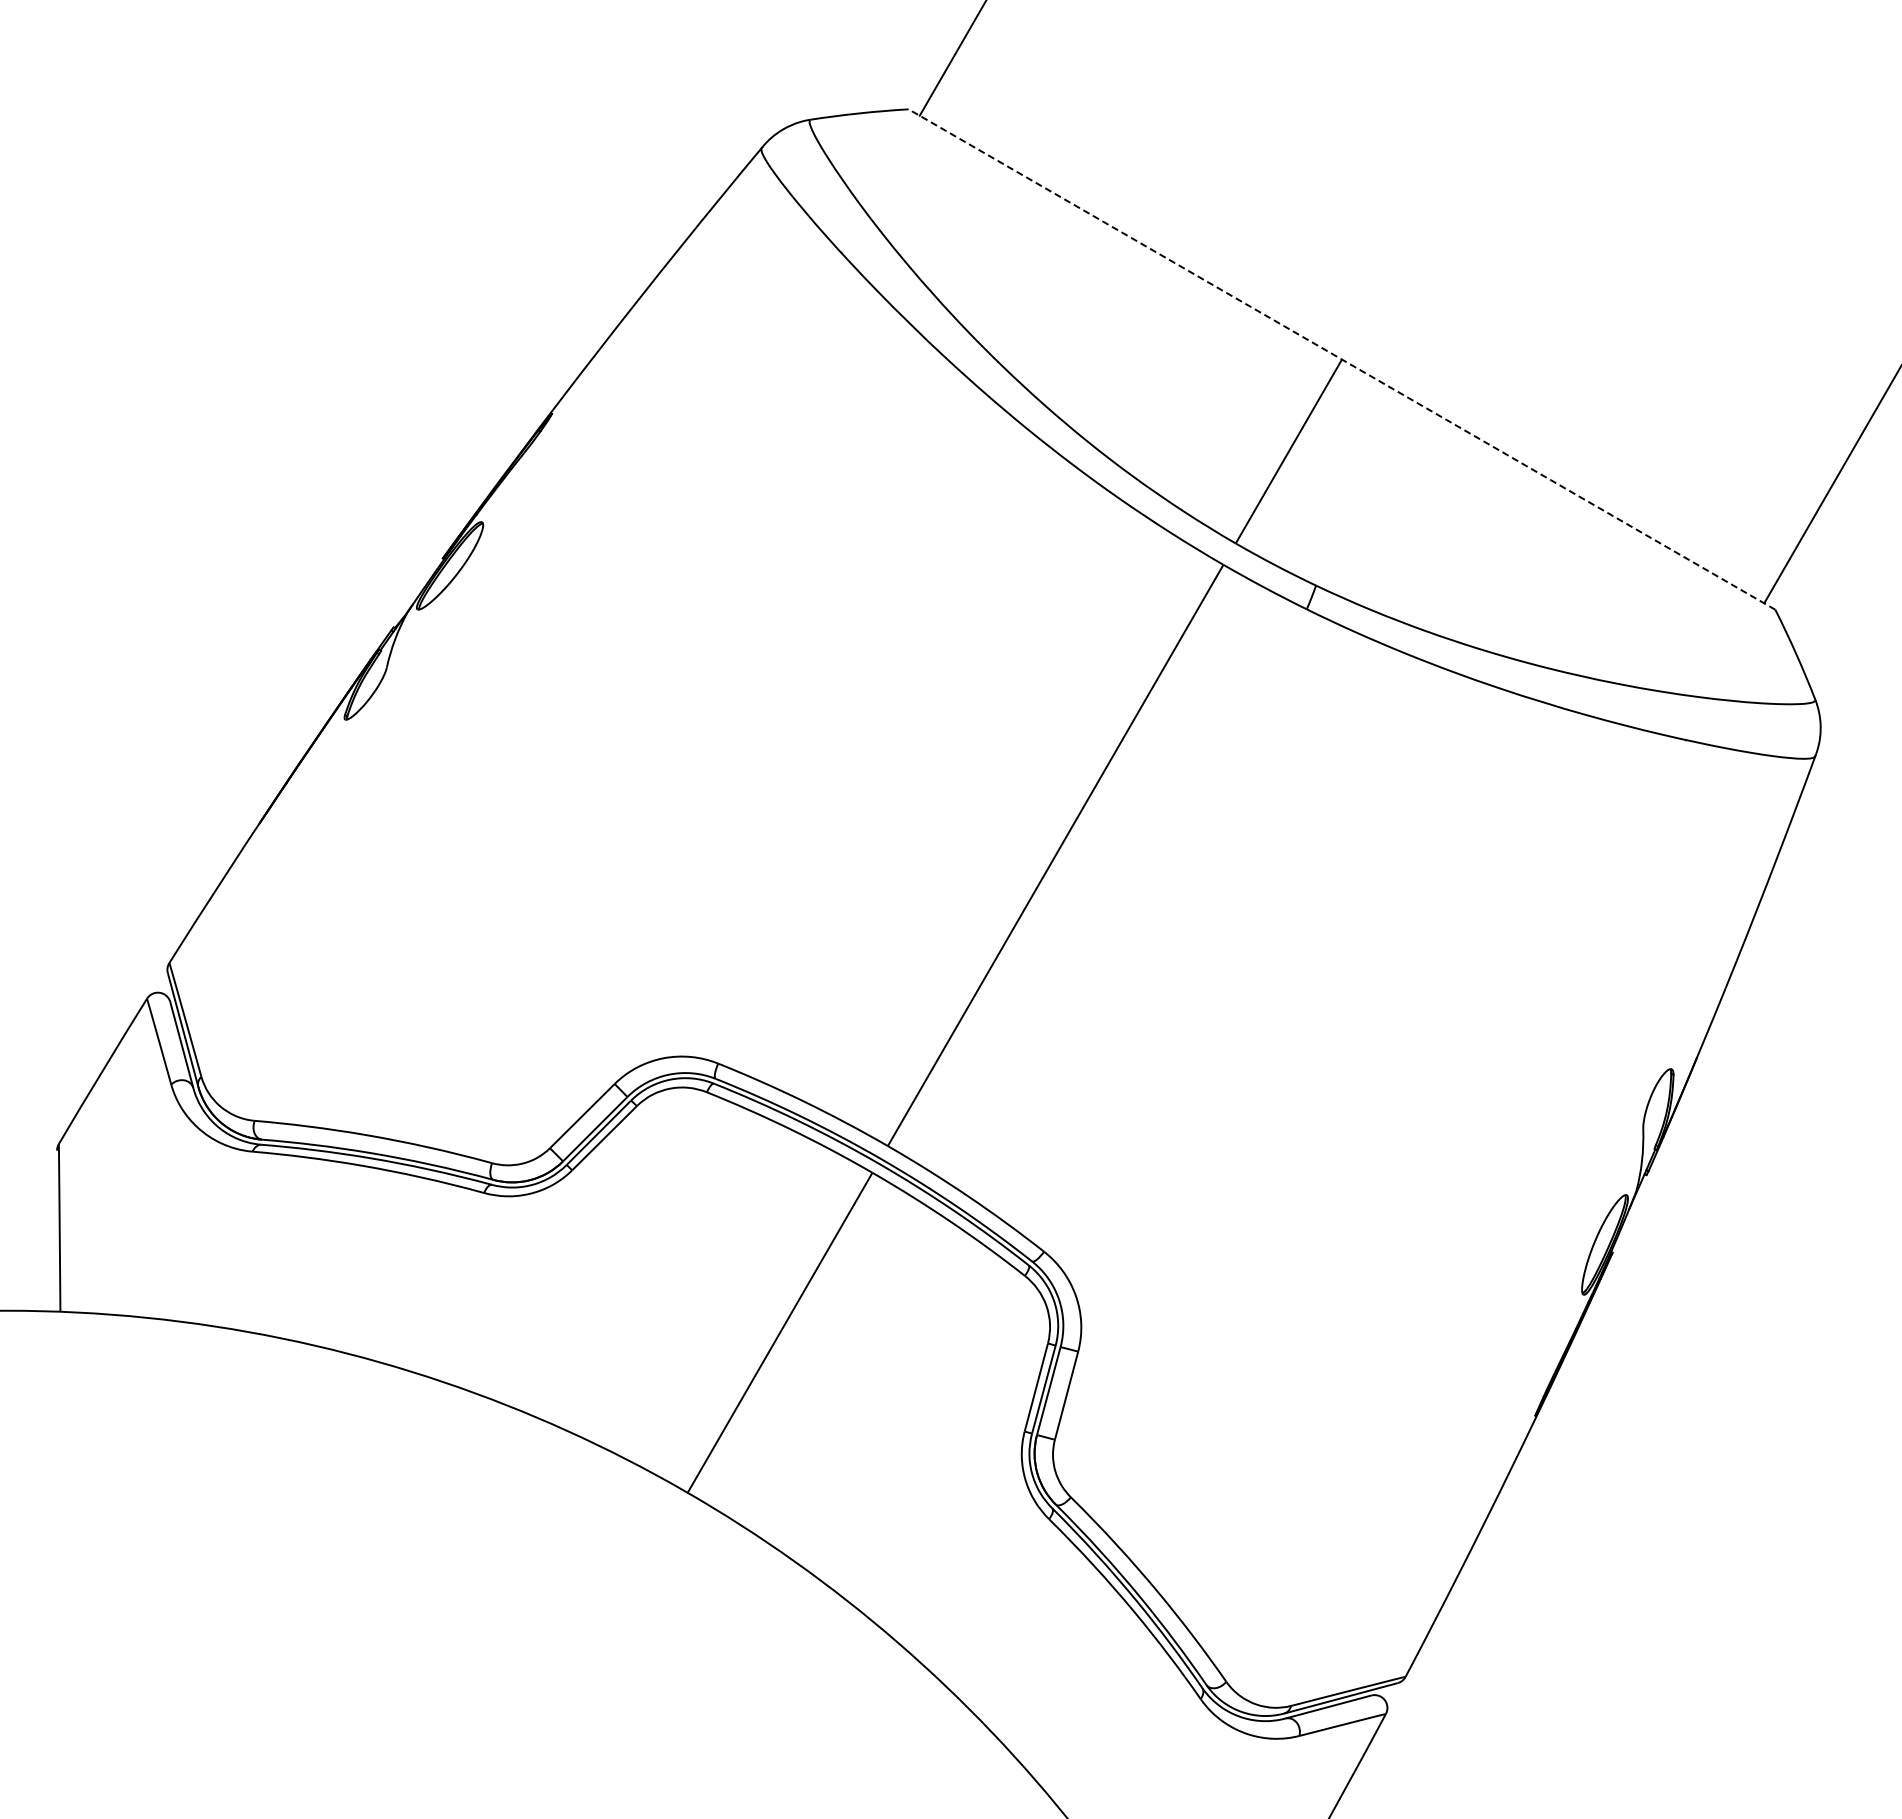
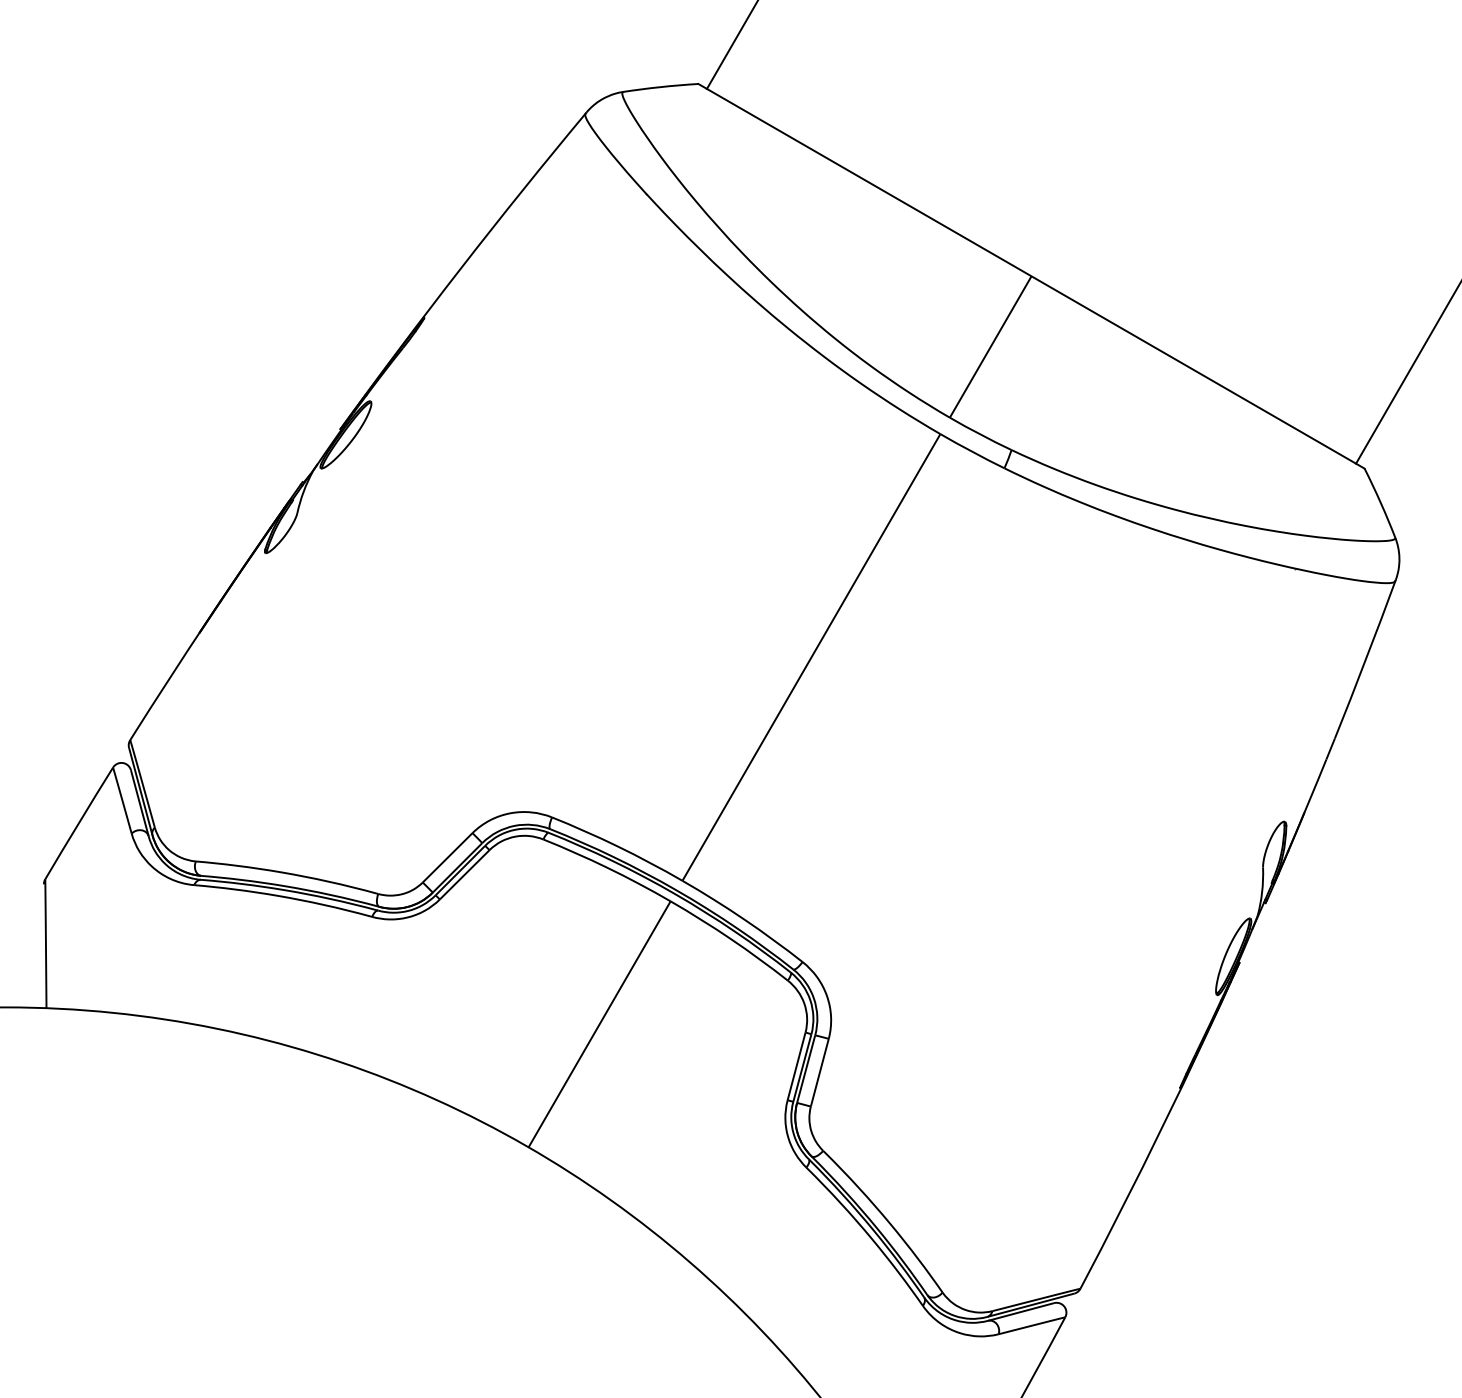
line: (1341, 359) -> (1031, 276), dashed -> solid

